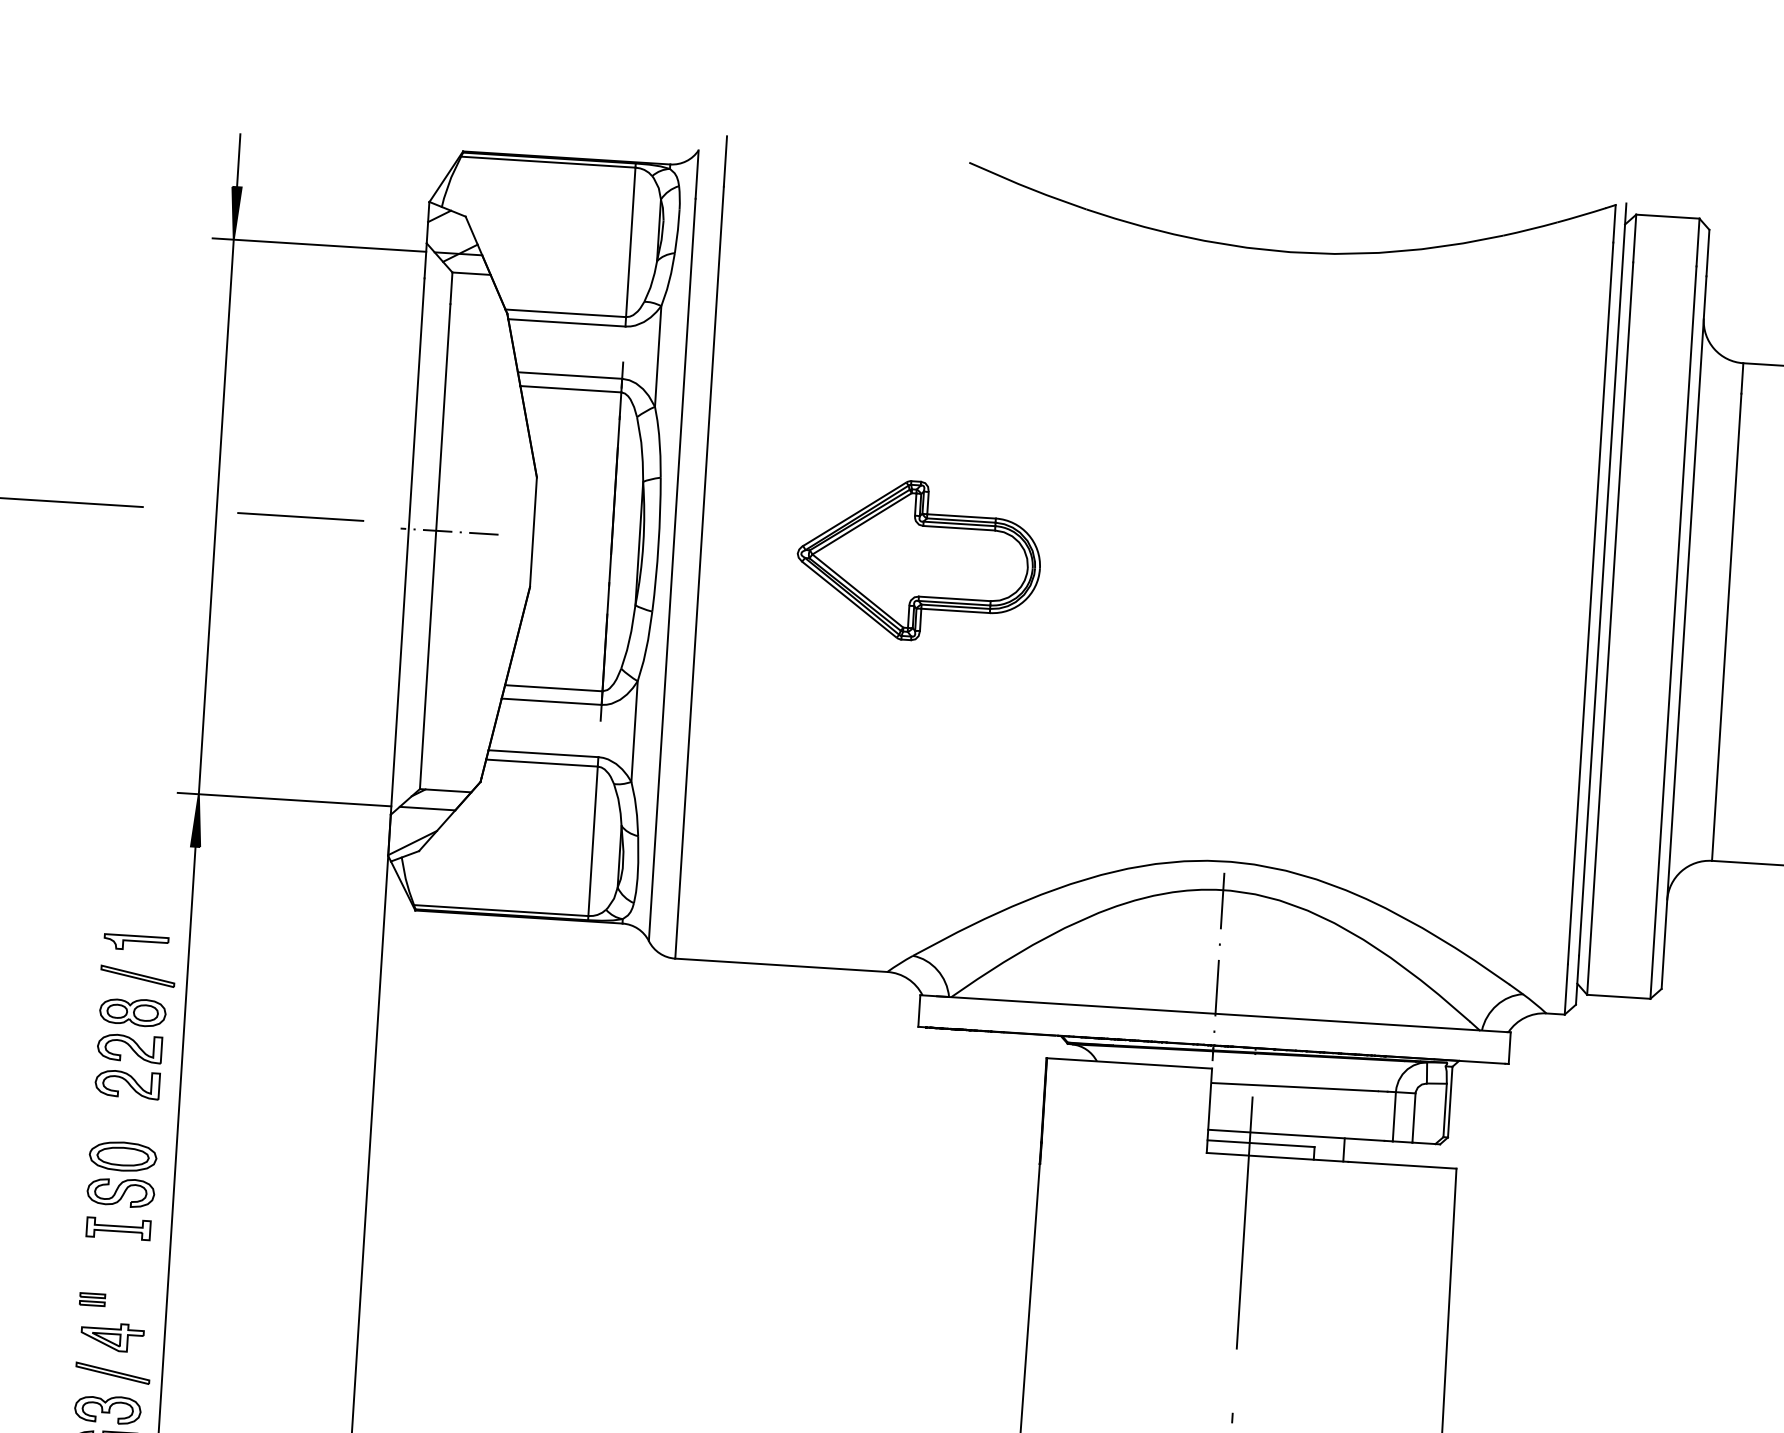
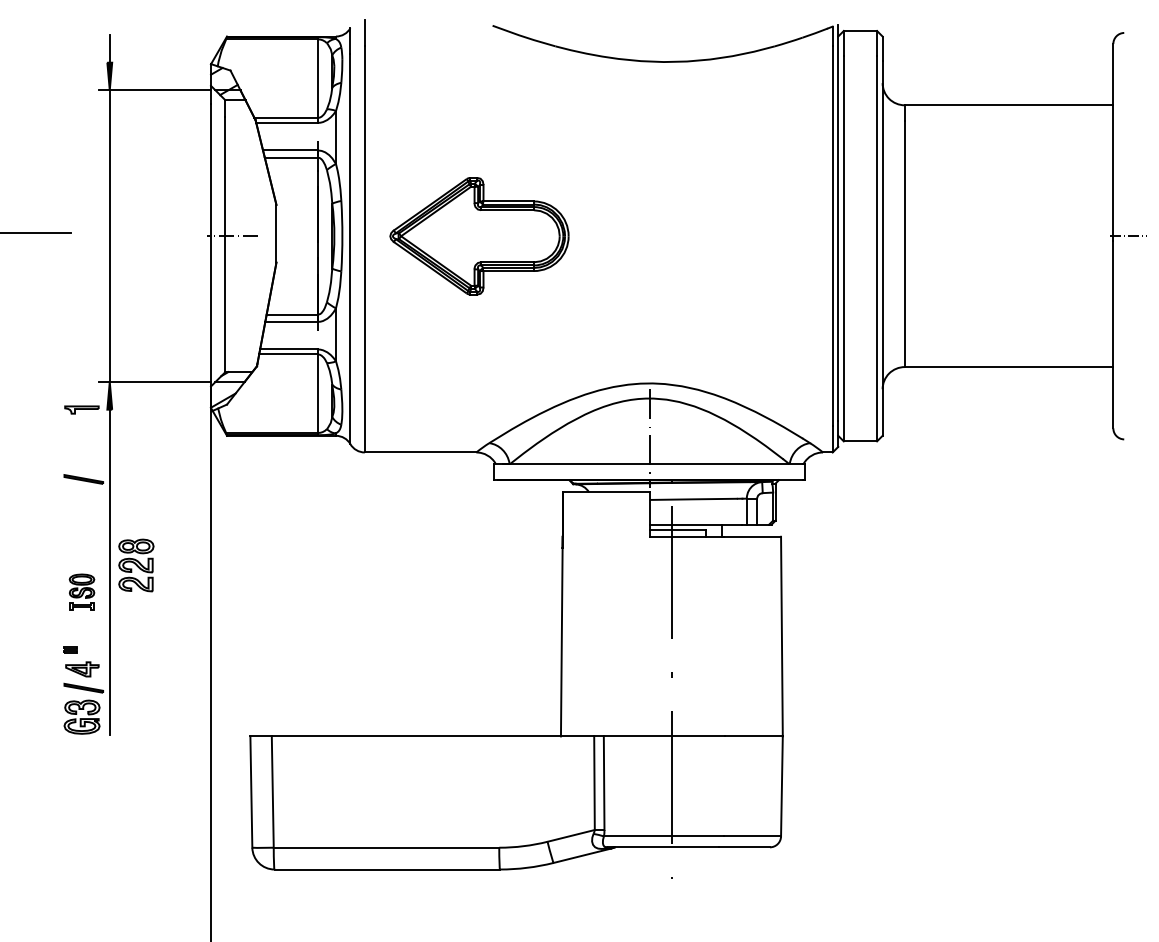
line: (299, 517) -> (153, 233), removed
part: (917, 559) -> (478, 235), size x1.4
part: (135, 941) -> (81, 409), moved
part: (130, 1048) -> (136, 565), moved
part: (120, 1189) -> (81, 591), size x0.7

